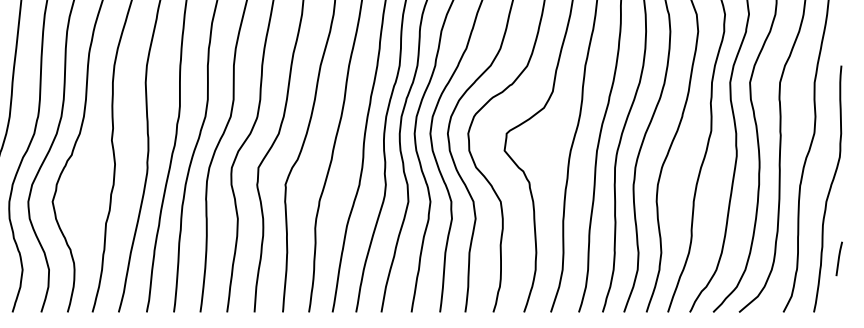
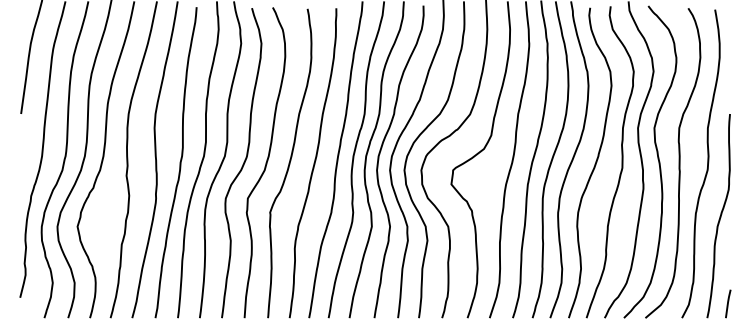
line: (839, 258) -> (728, 303), moved

